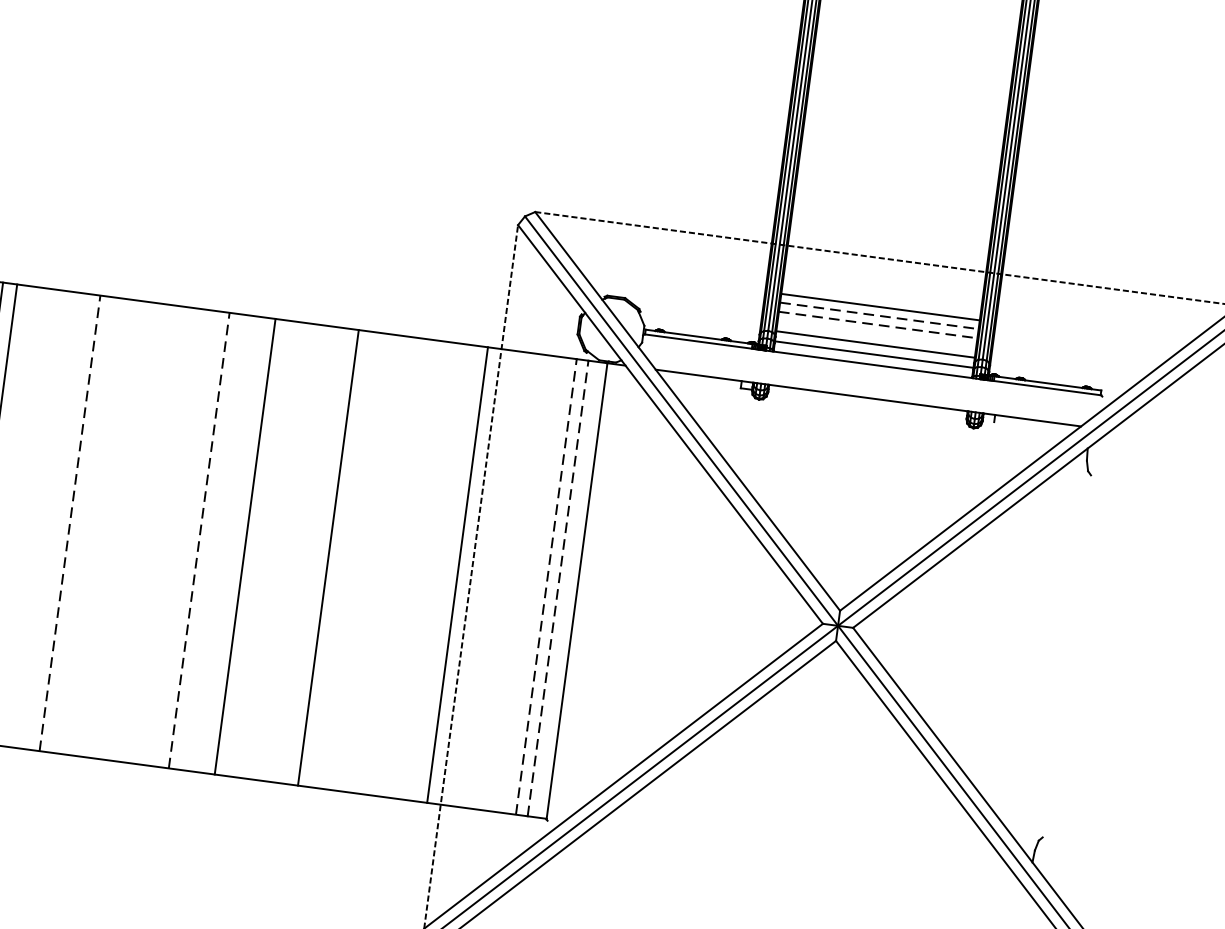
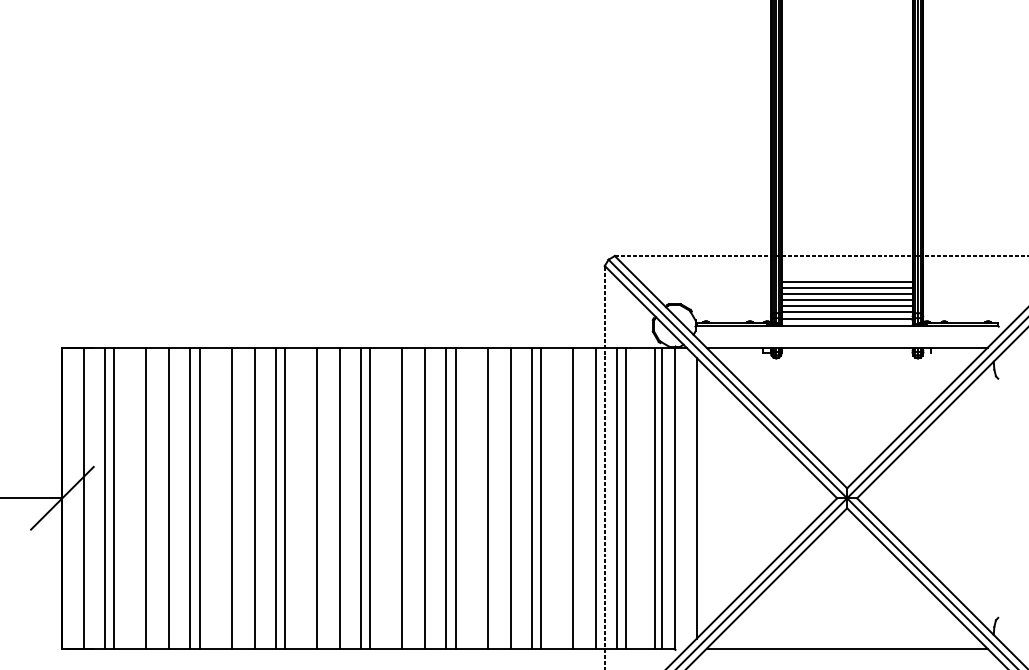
line: (880, 298) -> (846, 282), added
line: (879, 315) -> (847, 293), dashed -> solid
line: (878, 324) -> (847, 299), dashed -> solid
line: (876, 333) -> (846, 305), added
line: (36, 517) -> (317, 497), added
line: (69, 522) -> (339, 497), dashed -> solid
line: (102, 526) -> (361, 497), added
line: (116, 528) -> (370, 497), added
line: (164, 534) -> (402, 497), added
line: (199, 539) -> (425, 497), dashed -> solid
line: (231, 543) -> (446, 497), added
line: (293, 551) -> (487, 497), added
line: (360, 560) -> (531, 497), added
line: (373, 562) -> (540, 497), added
line: (423, 569) -> (573, 497), added
line: (488, 578) -> (616, 497), added
line: (504, 580) -> (626, 497), added
line: (546, 585) -> (654, 497), dashed -> solid
line: (558, 587) -> (662, 497), dashed -> solid
line: (610, 594) -> (696, 497), added
line: (806, 853) -> (846, 648), added

